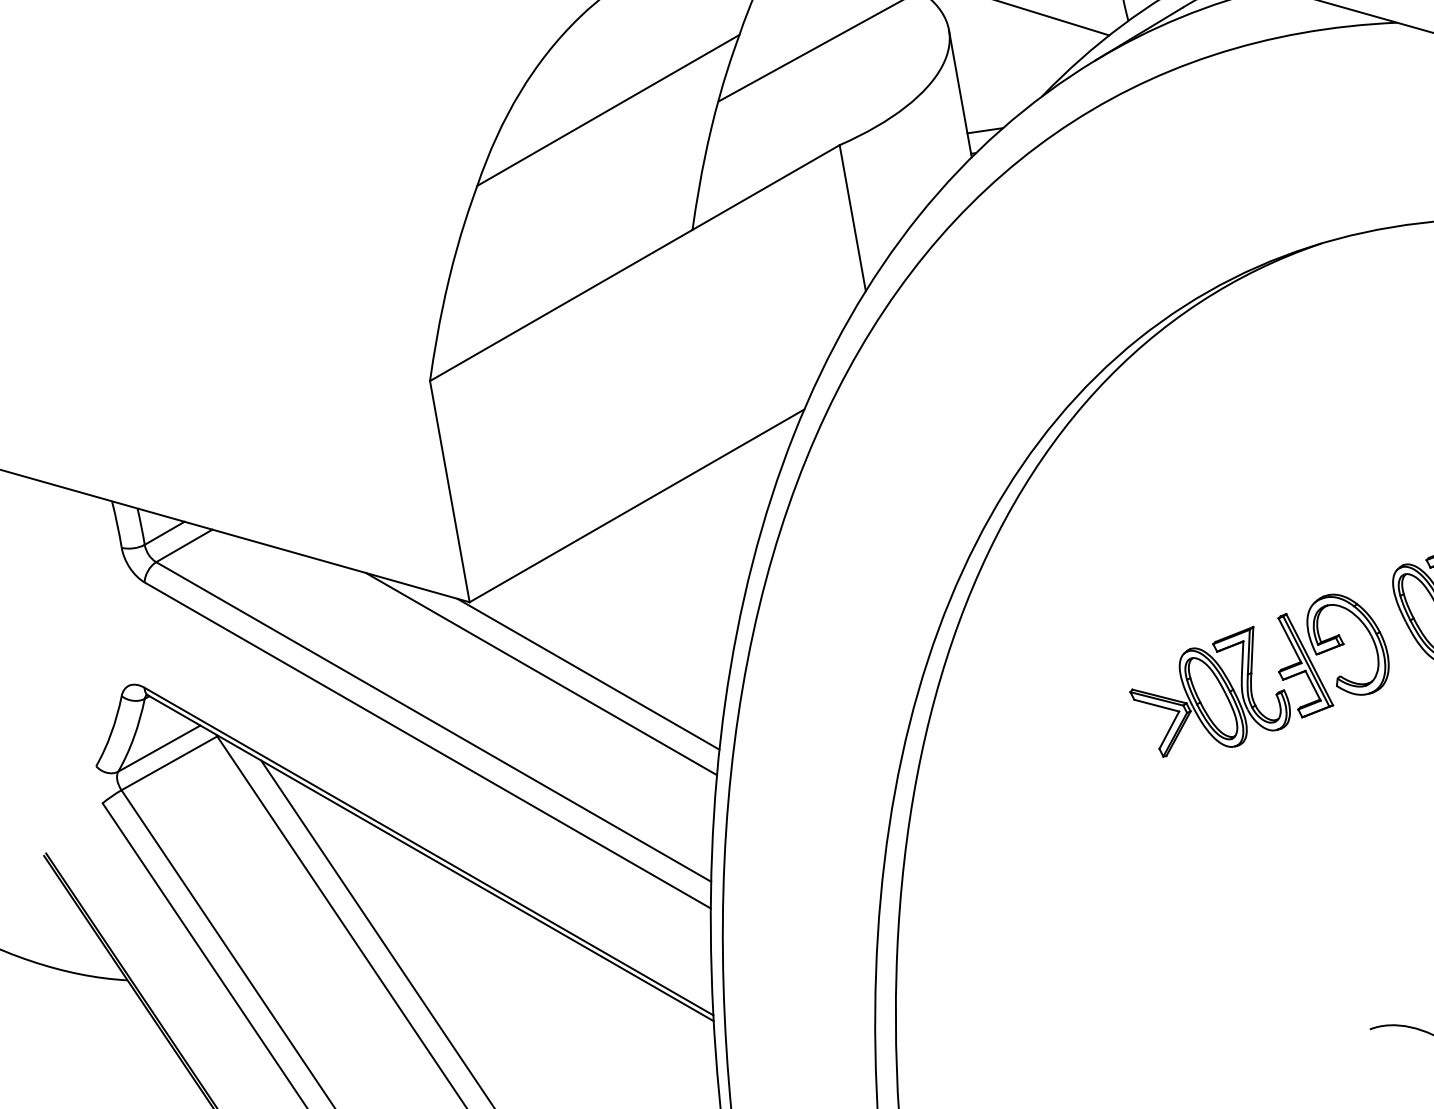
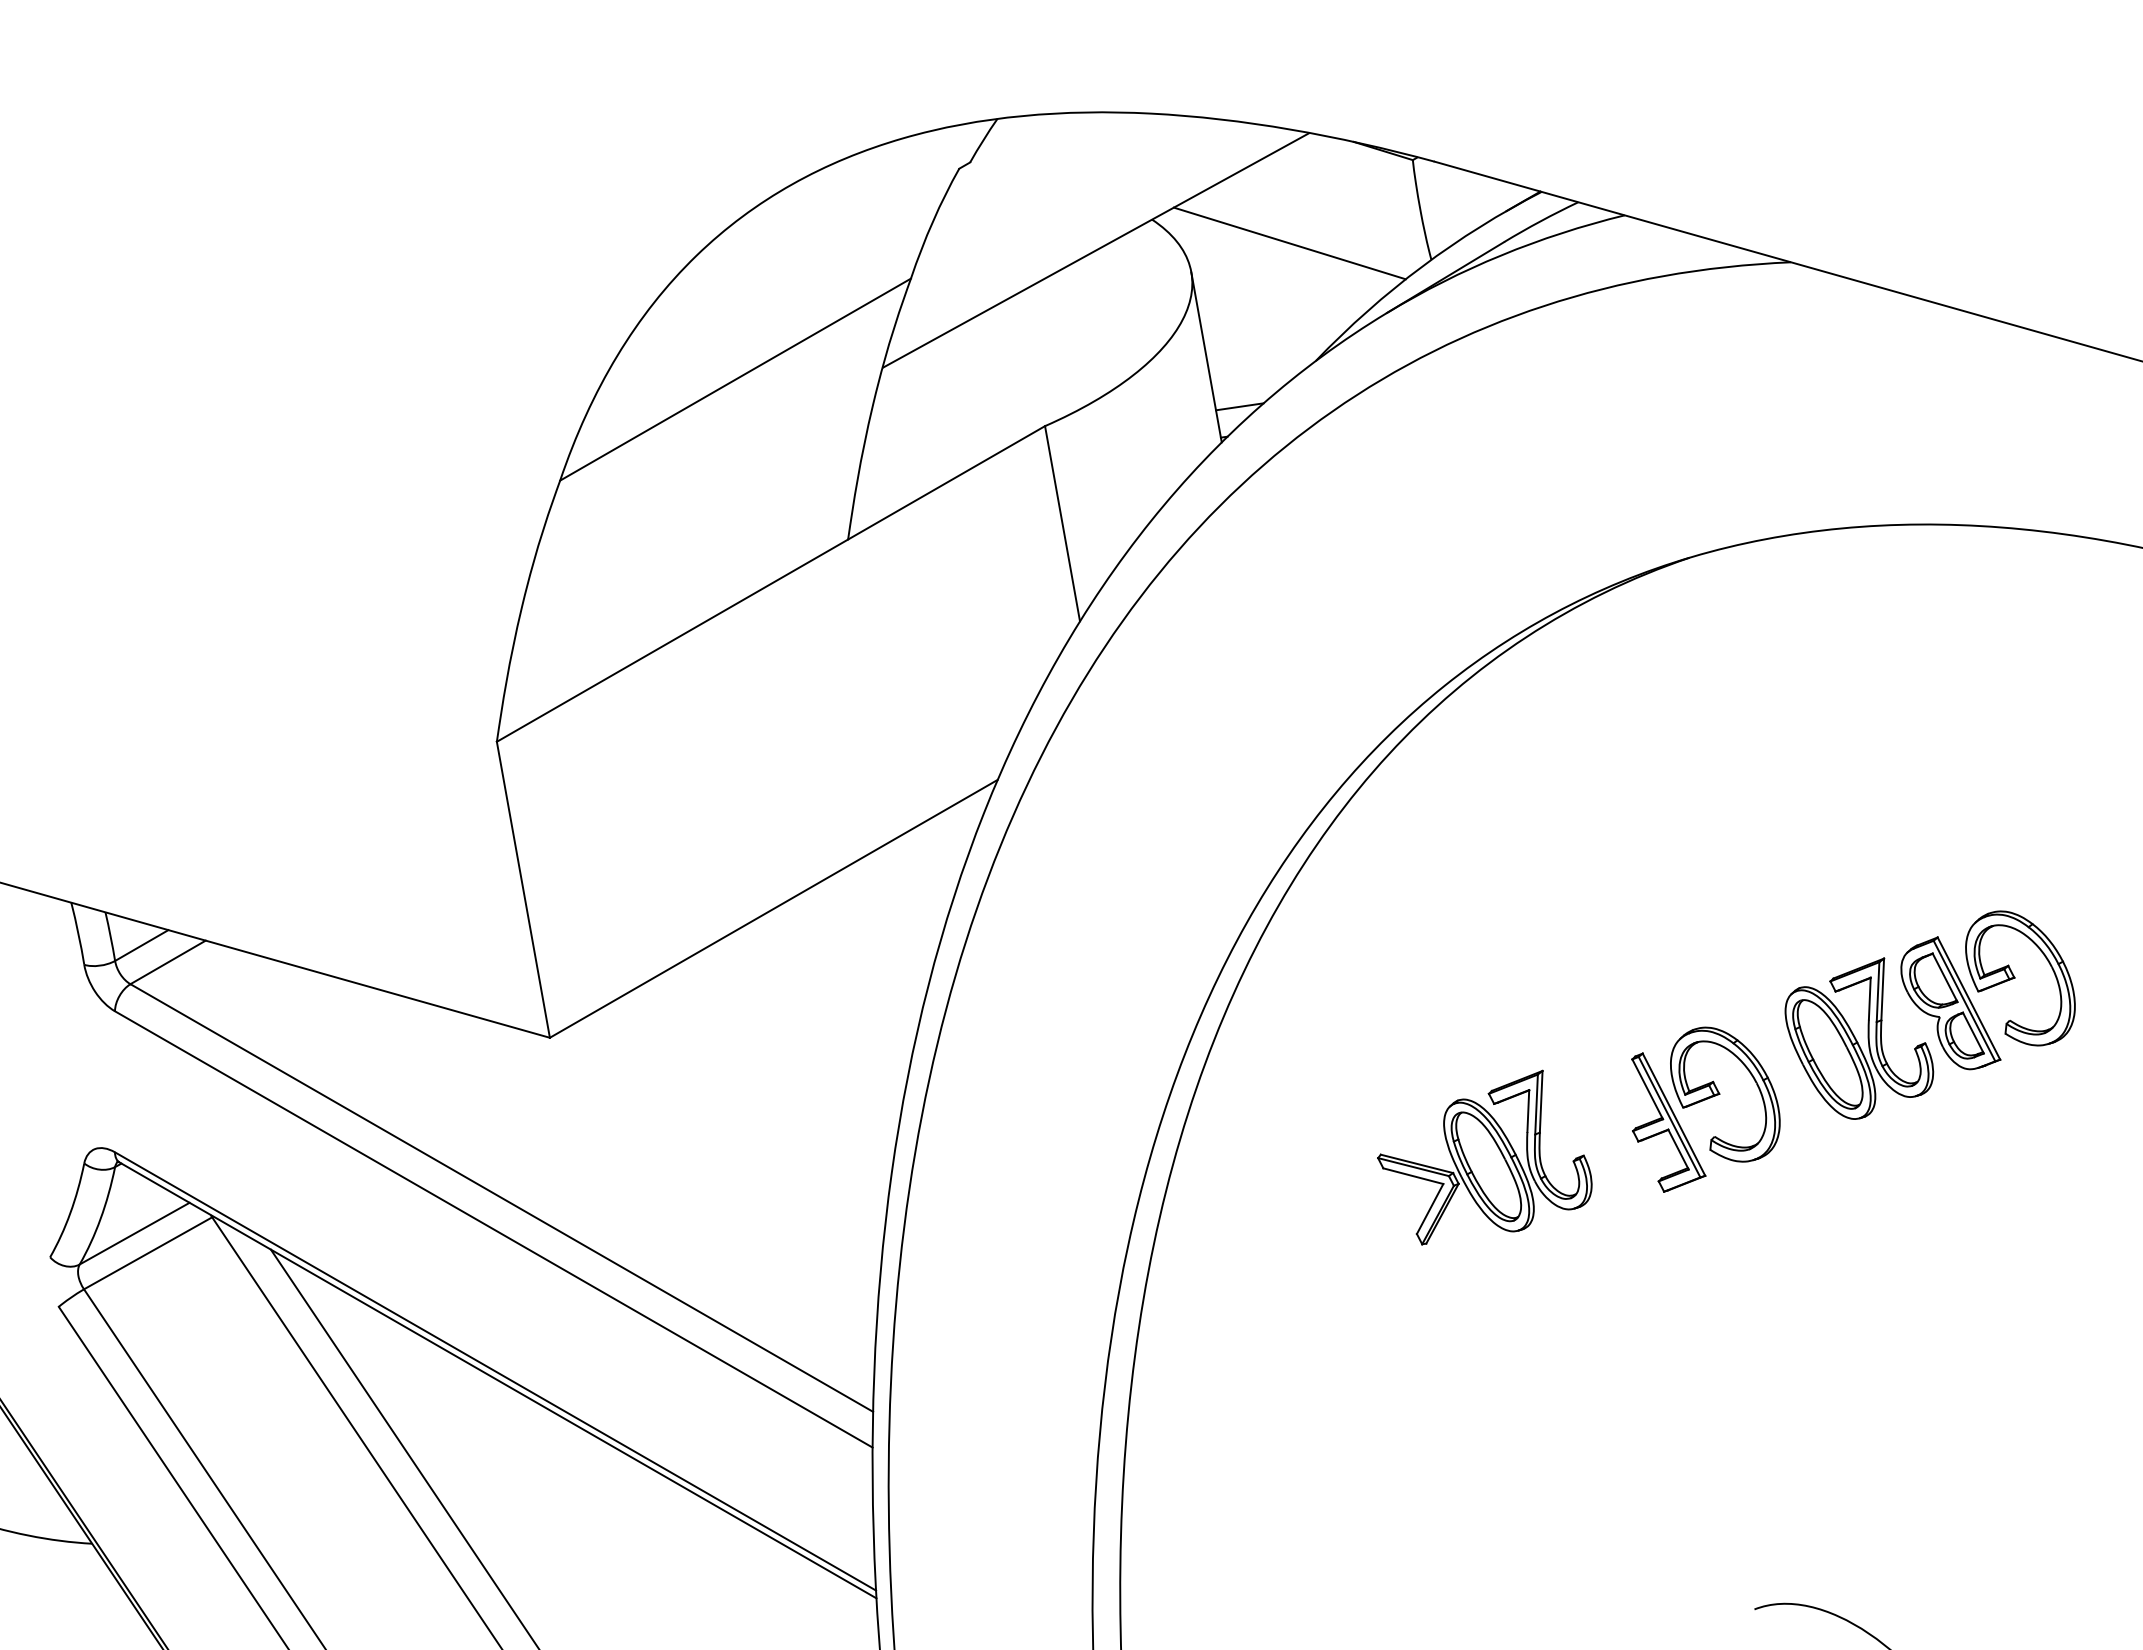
line: (541, 673) -> (645, 1133), removed
line: (588, 674) -> (708, 1134), removed
part: (1209, 691) -> (1484, 1157), moved

